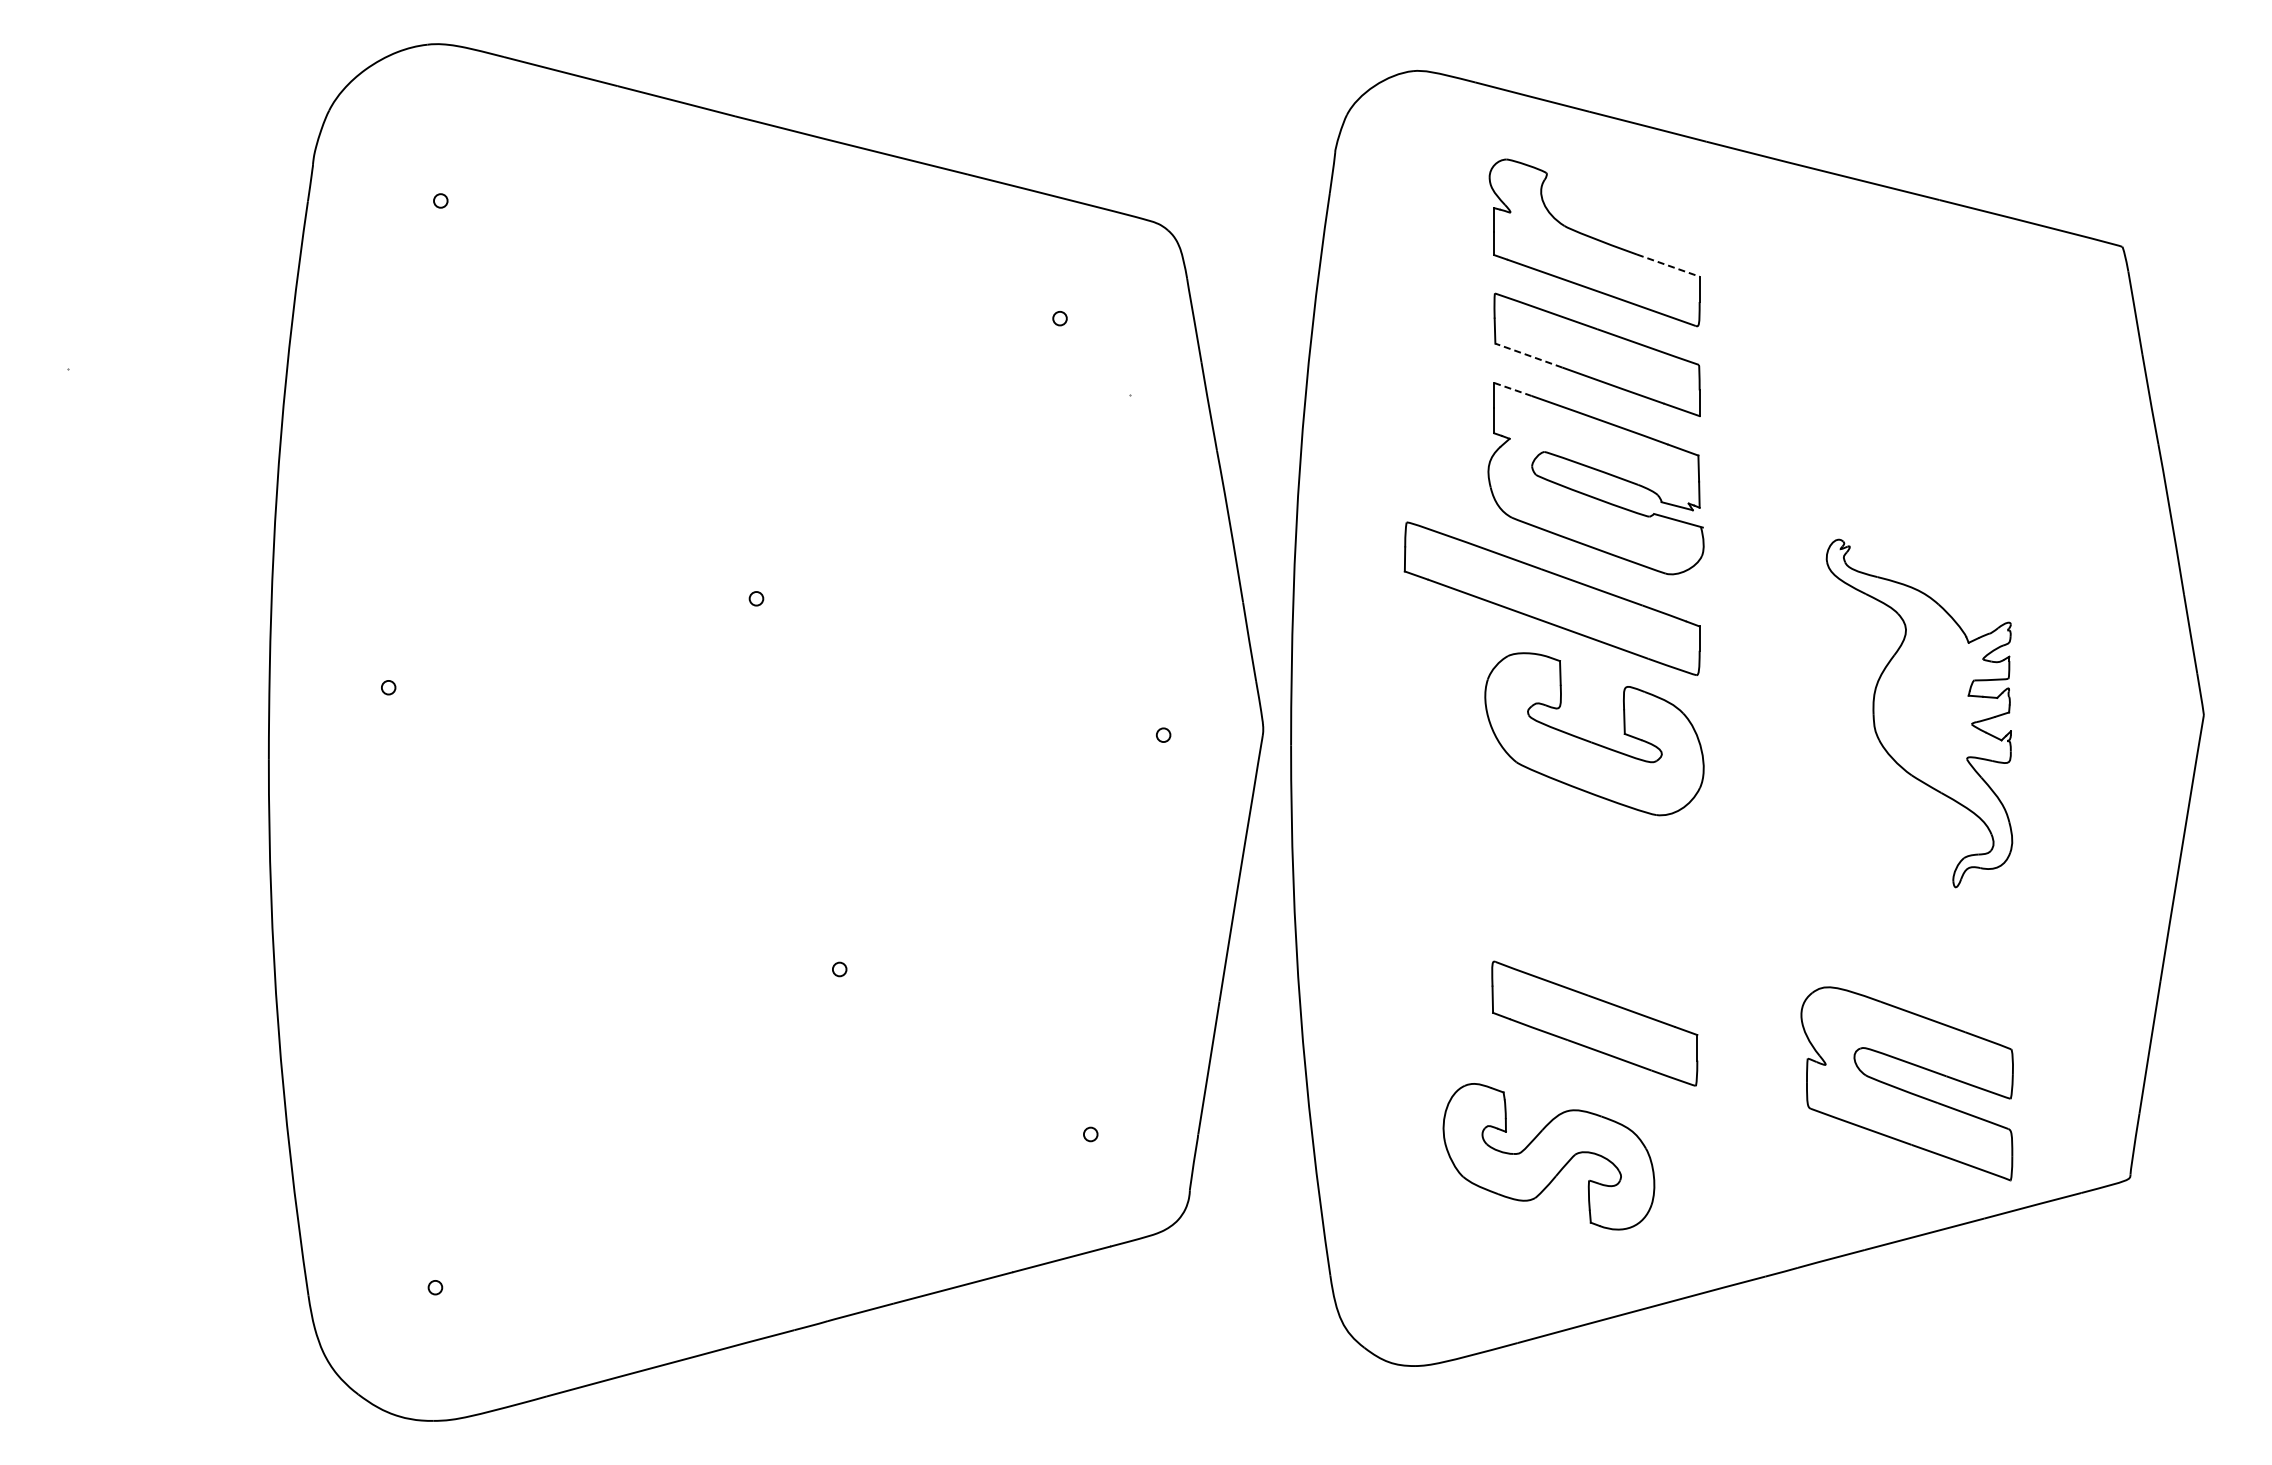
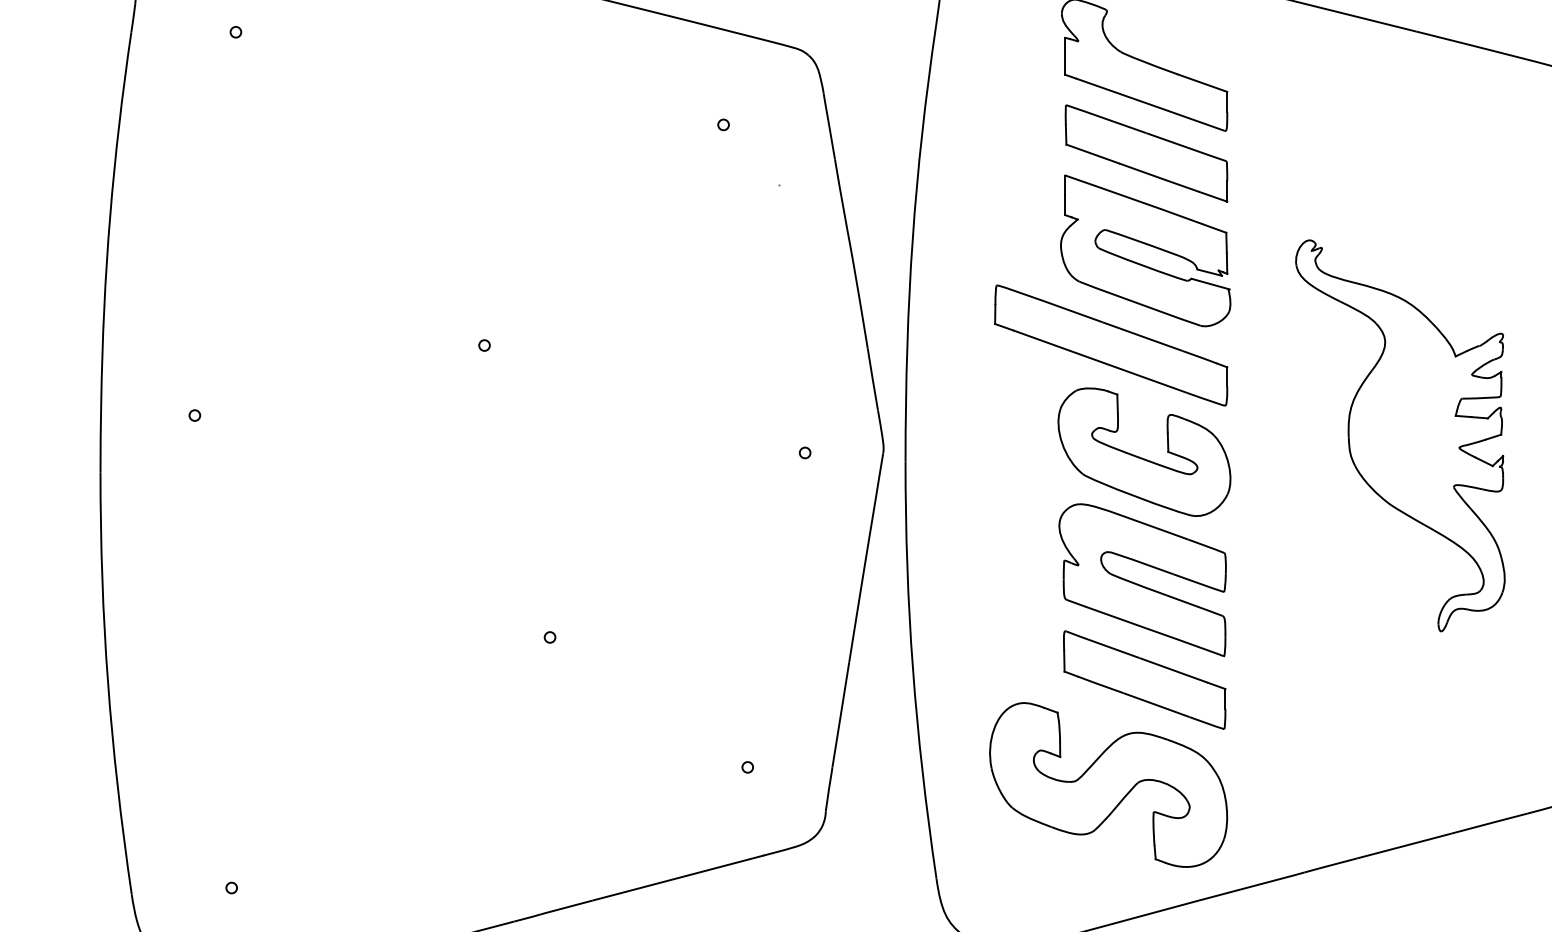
line: (1668, 265) -> (1202, 83), dashed -> solid
line: (1528, 355) -> (1092, 153), dashed -> solid
line: (1512, 389) -> (1079, 180), dashed -> solid
part: (1919, 713) -> (1400, 435), size x1.43
part: (1904, 1089) -> (1140, 584), moved
part: (1548, 1156) -> (1108, 784), size x1.43

